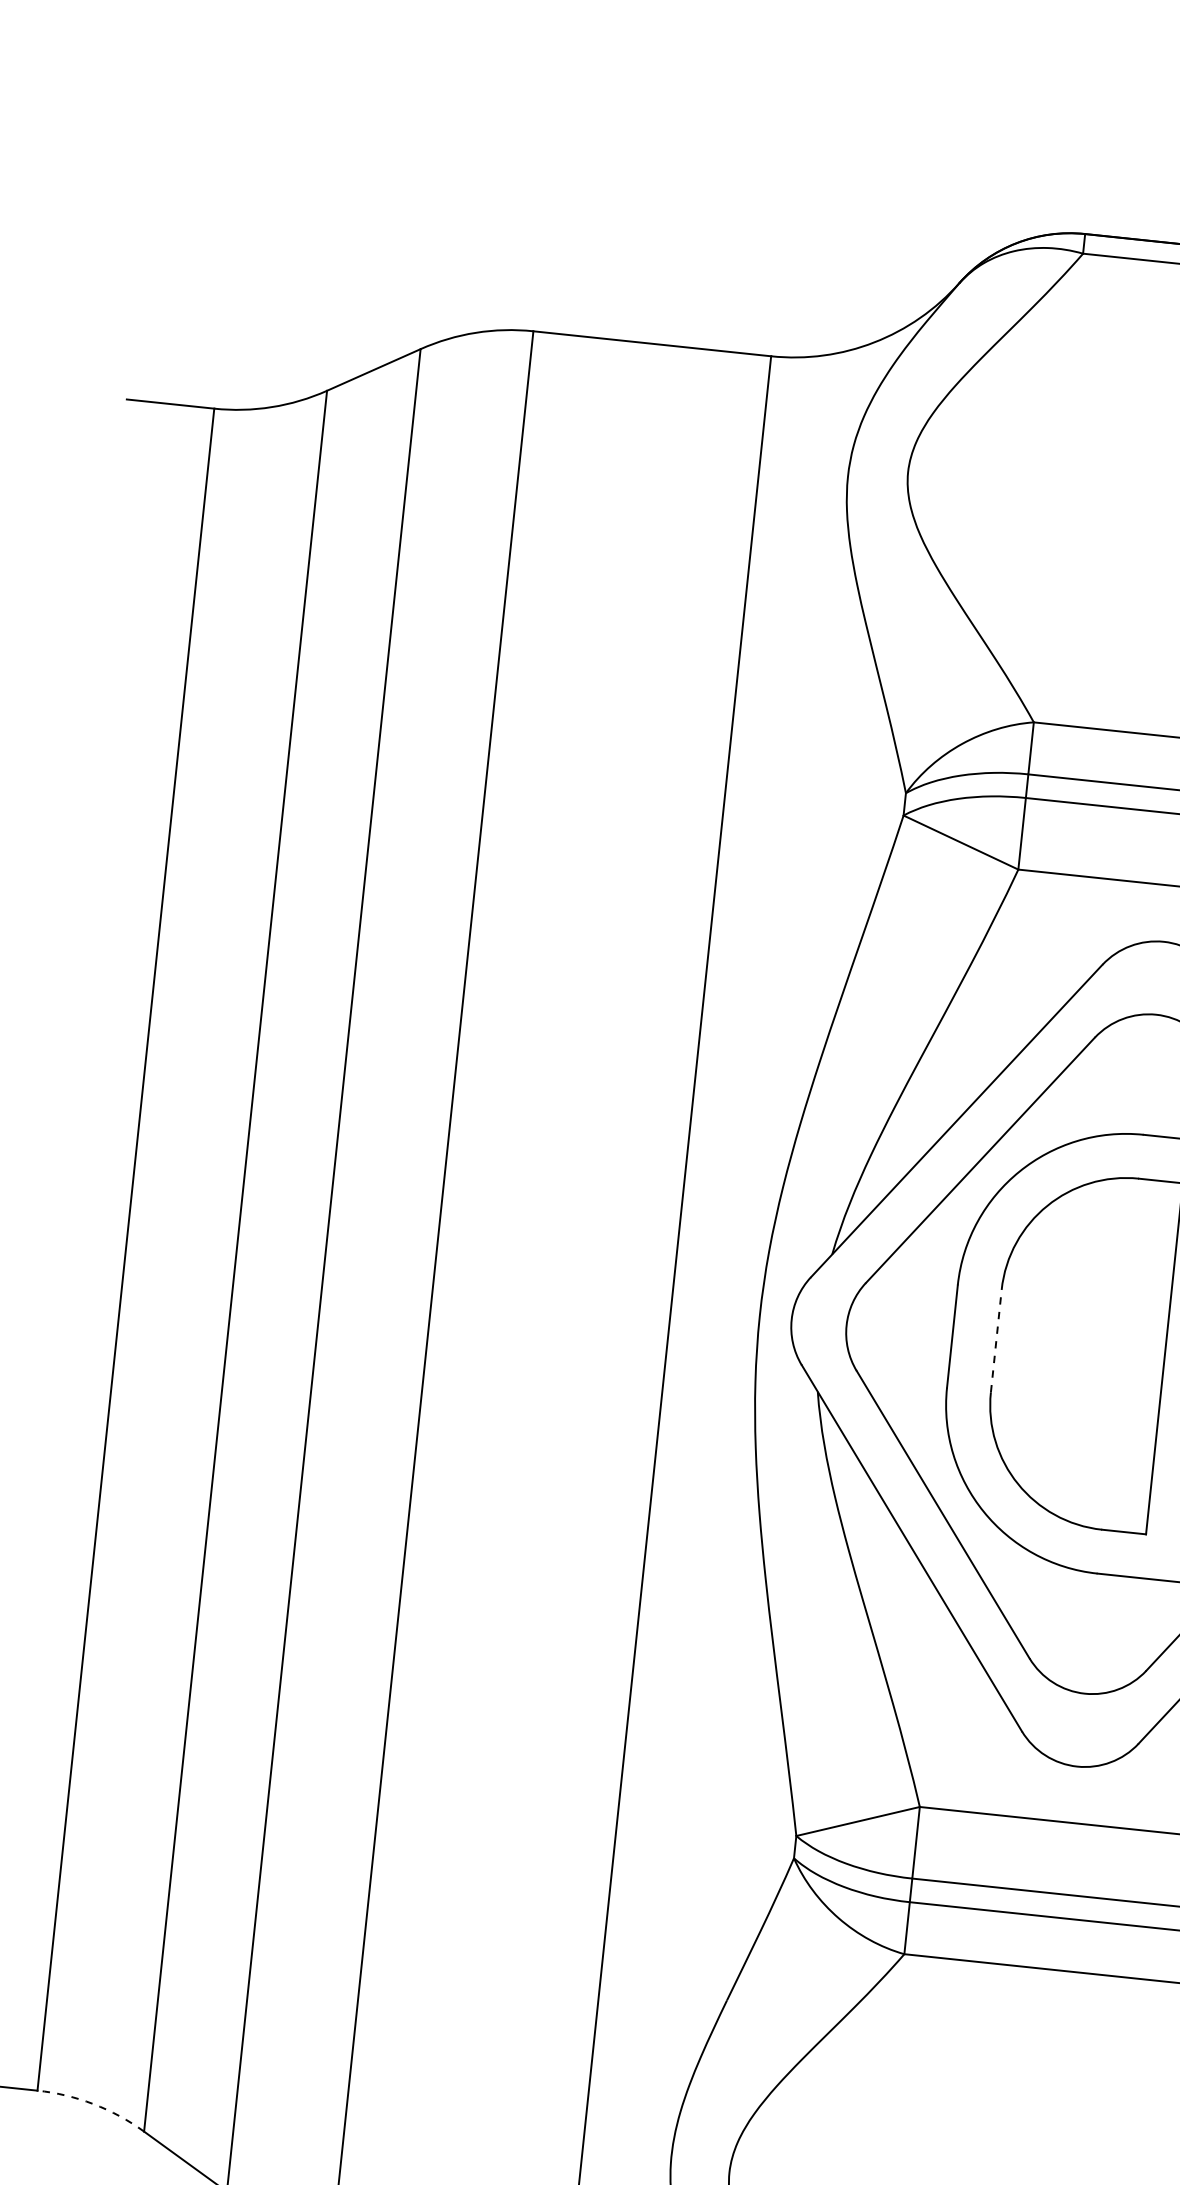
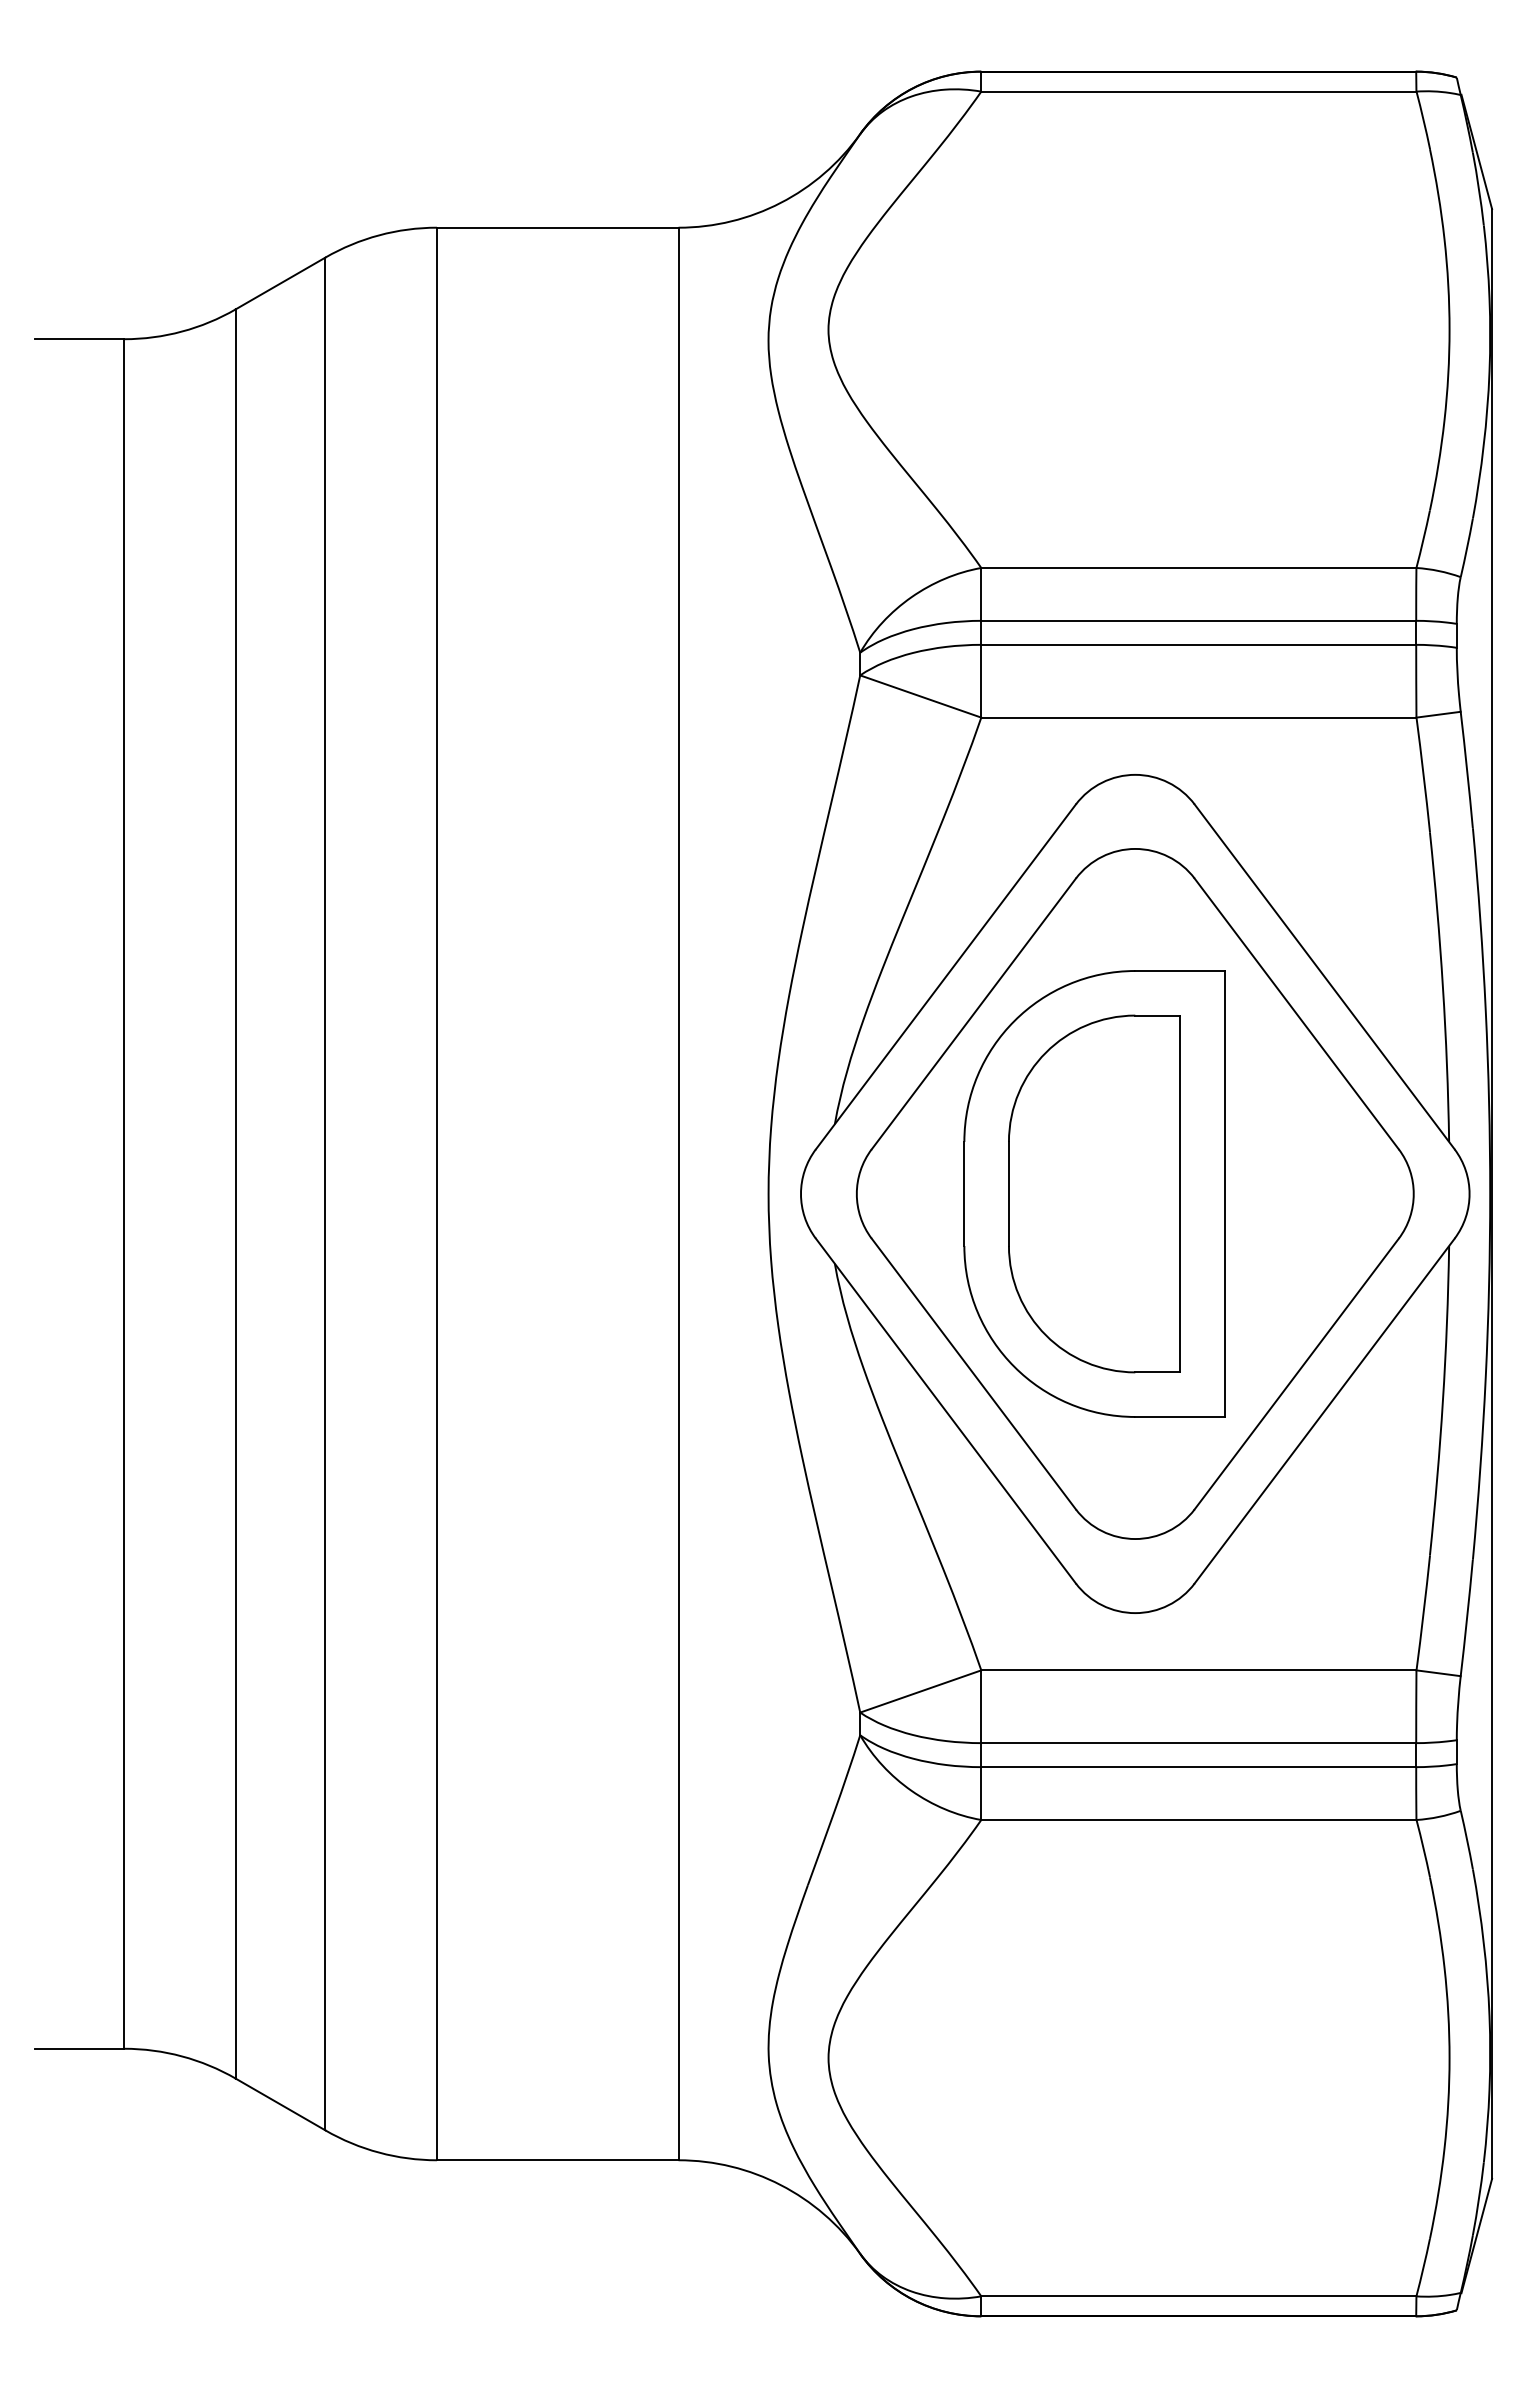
line: (995, 1340) -> (1008, 1193), dashed -> solid
arc: (93, 2104) -> (182, 2056), dashed -> solid

